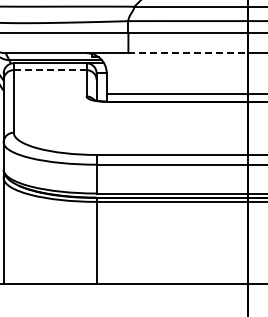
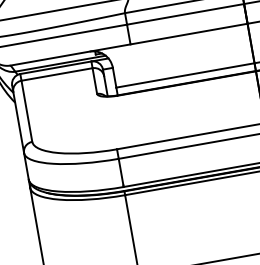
line: (188, 53) -> (189, 34), dashed -> solid
line: (49, 70) -> (56, 74), dashed -> solid

